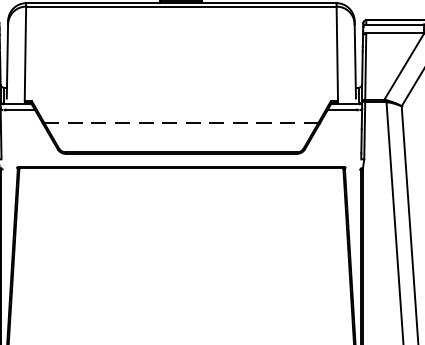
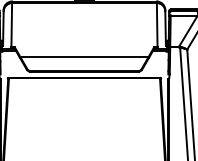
line: (181, 123) -> (84, 57), dashed -> solid

